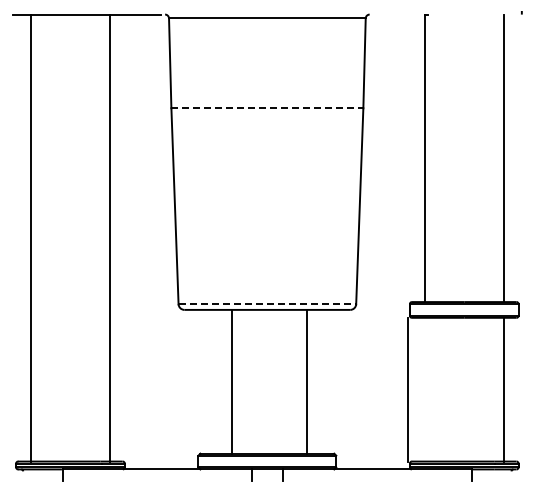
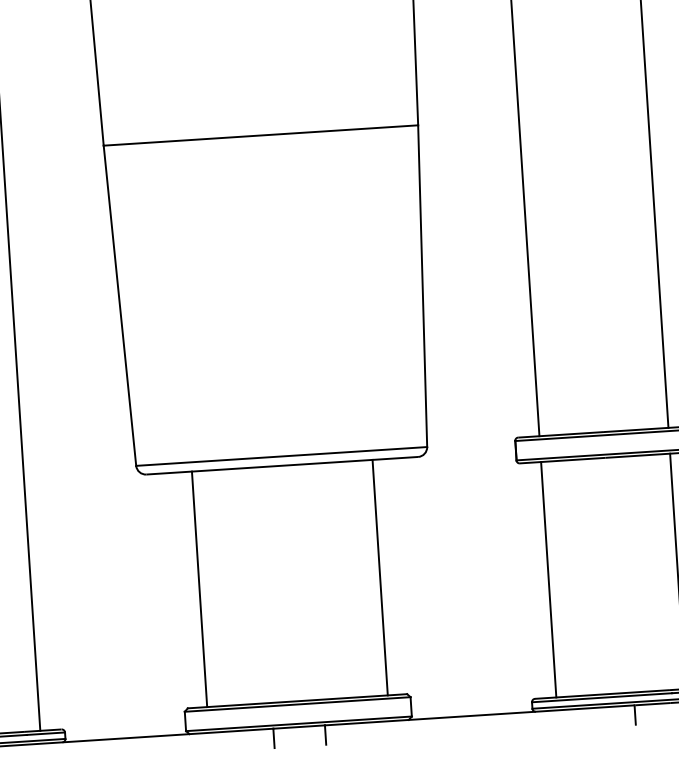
line: (267, 108) -> (261, 135), dashed -> solid
line: (267, 304) -> (281, 456), dashed -> solid
line: (232, 381) -> (199, 588), moved
line: (307, 381) -> (380, 577), moved
line: (407, 389) -> (548, 579), moved

